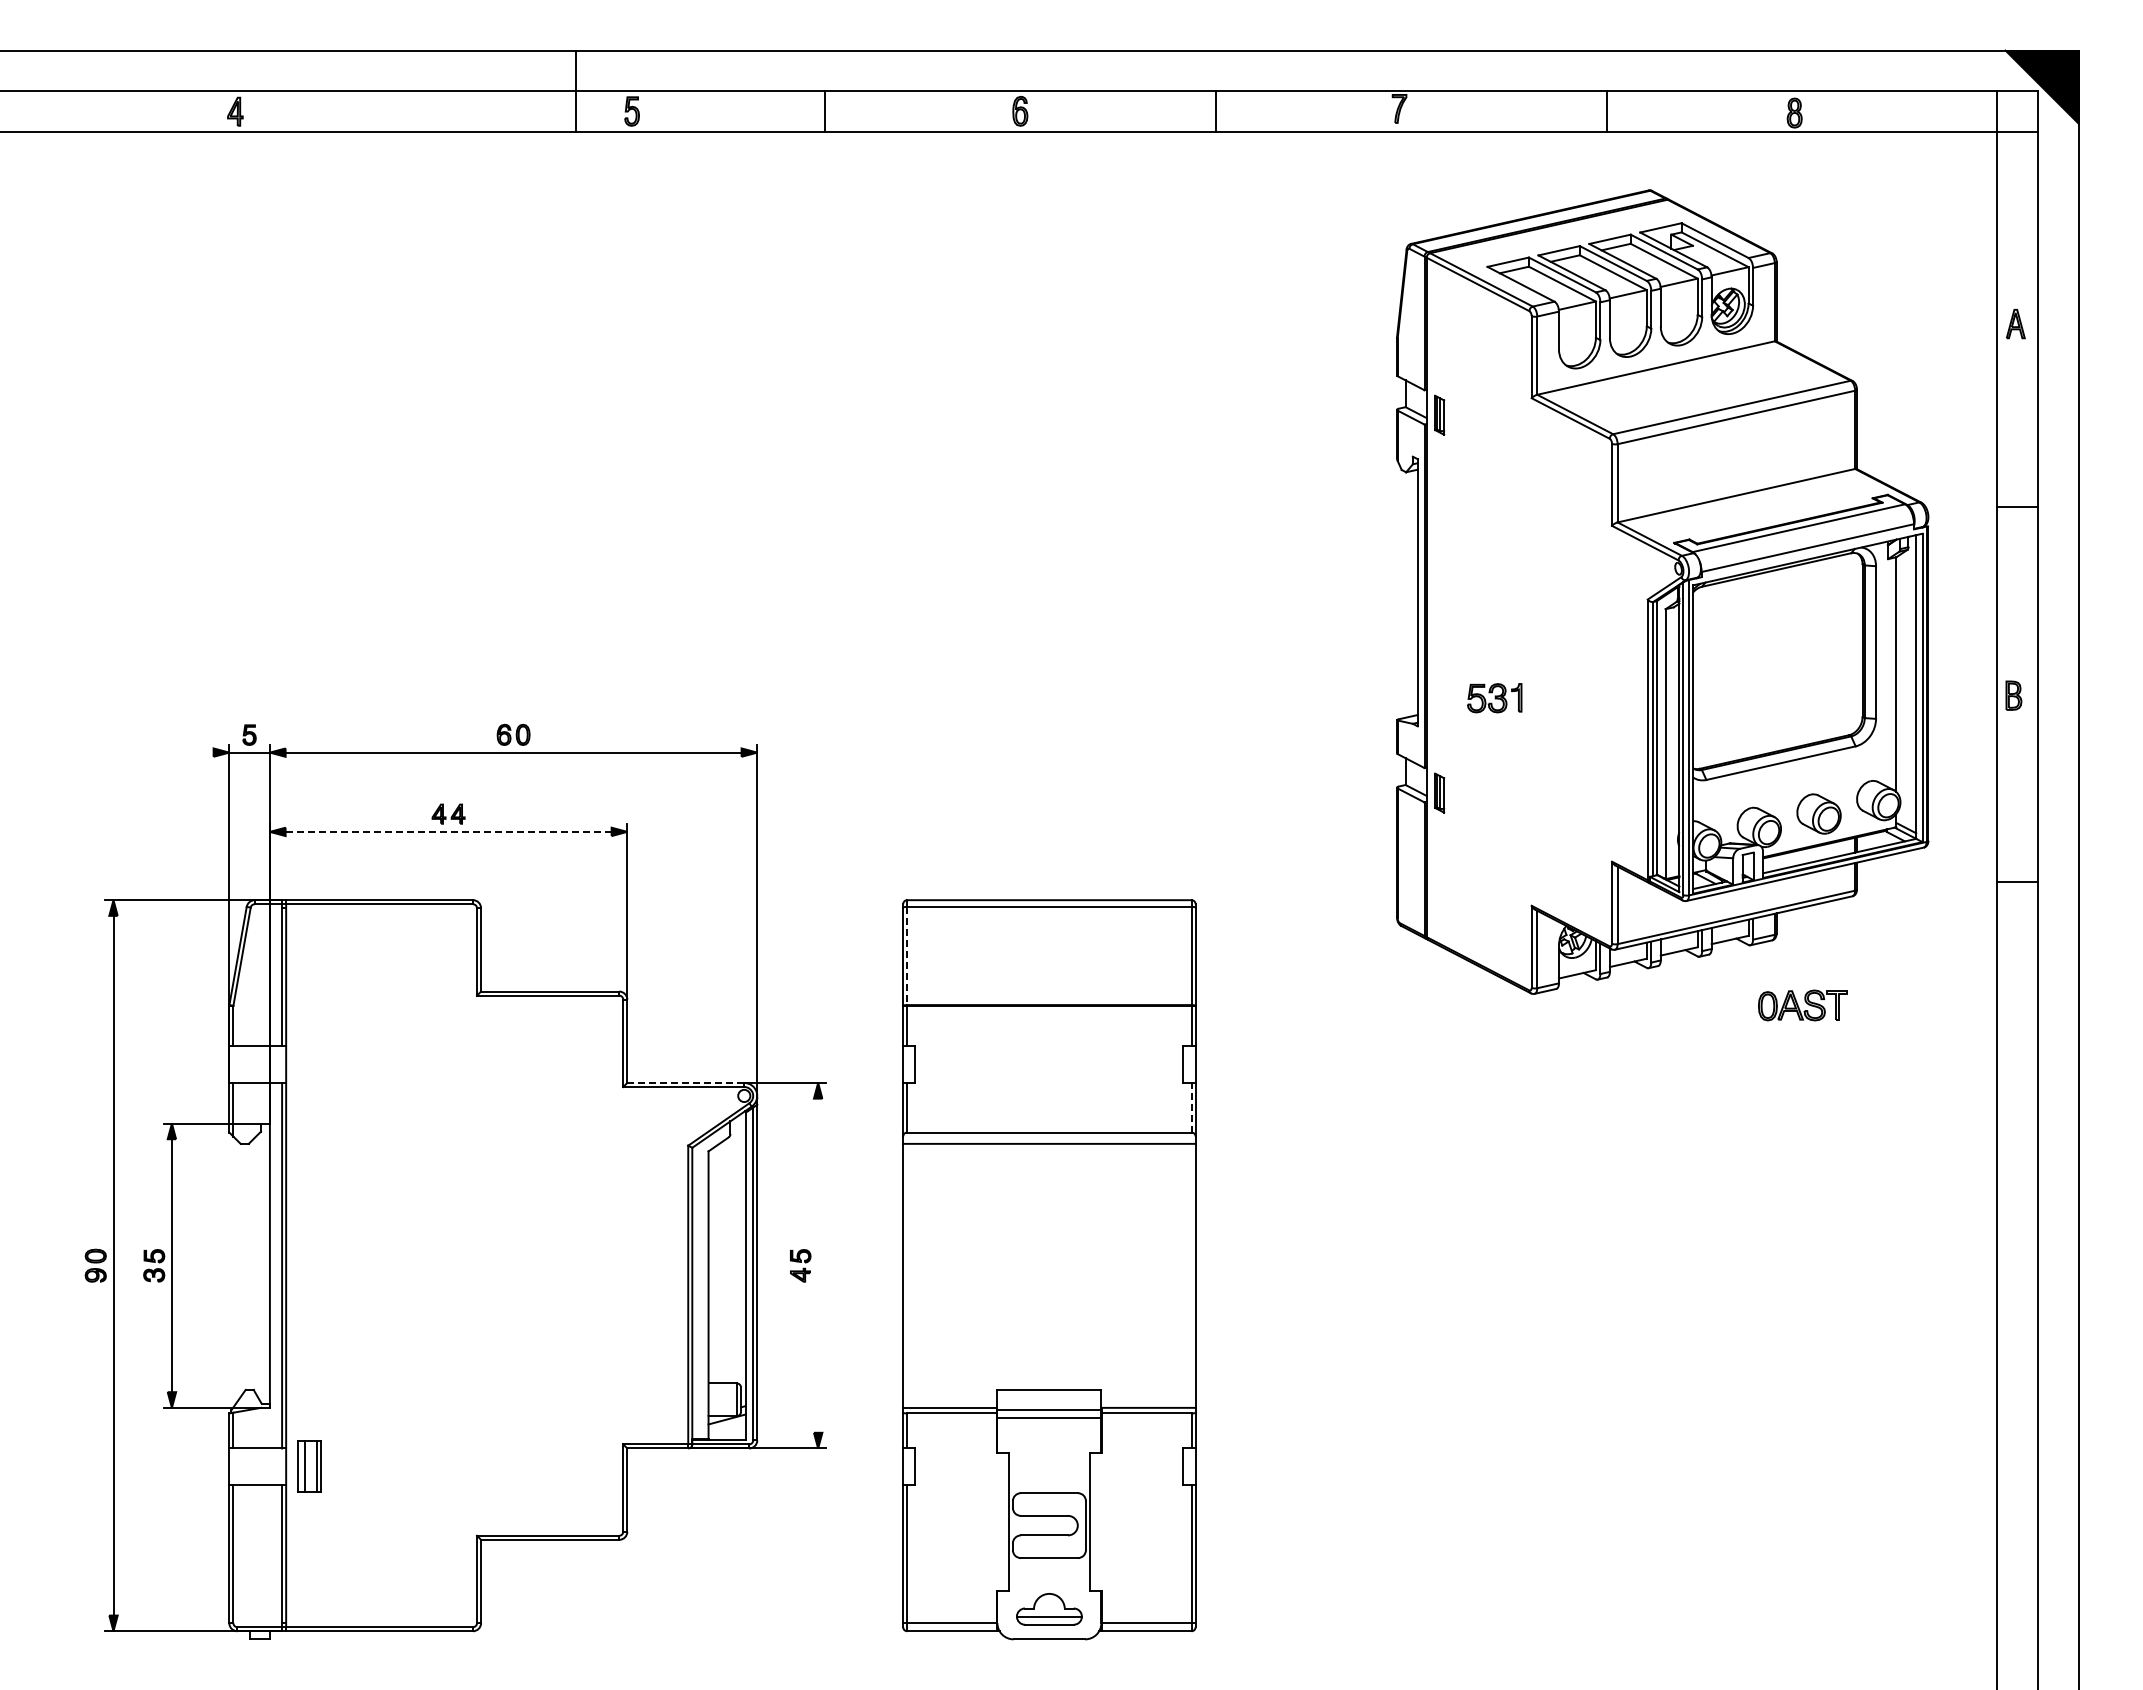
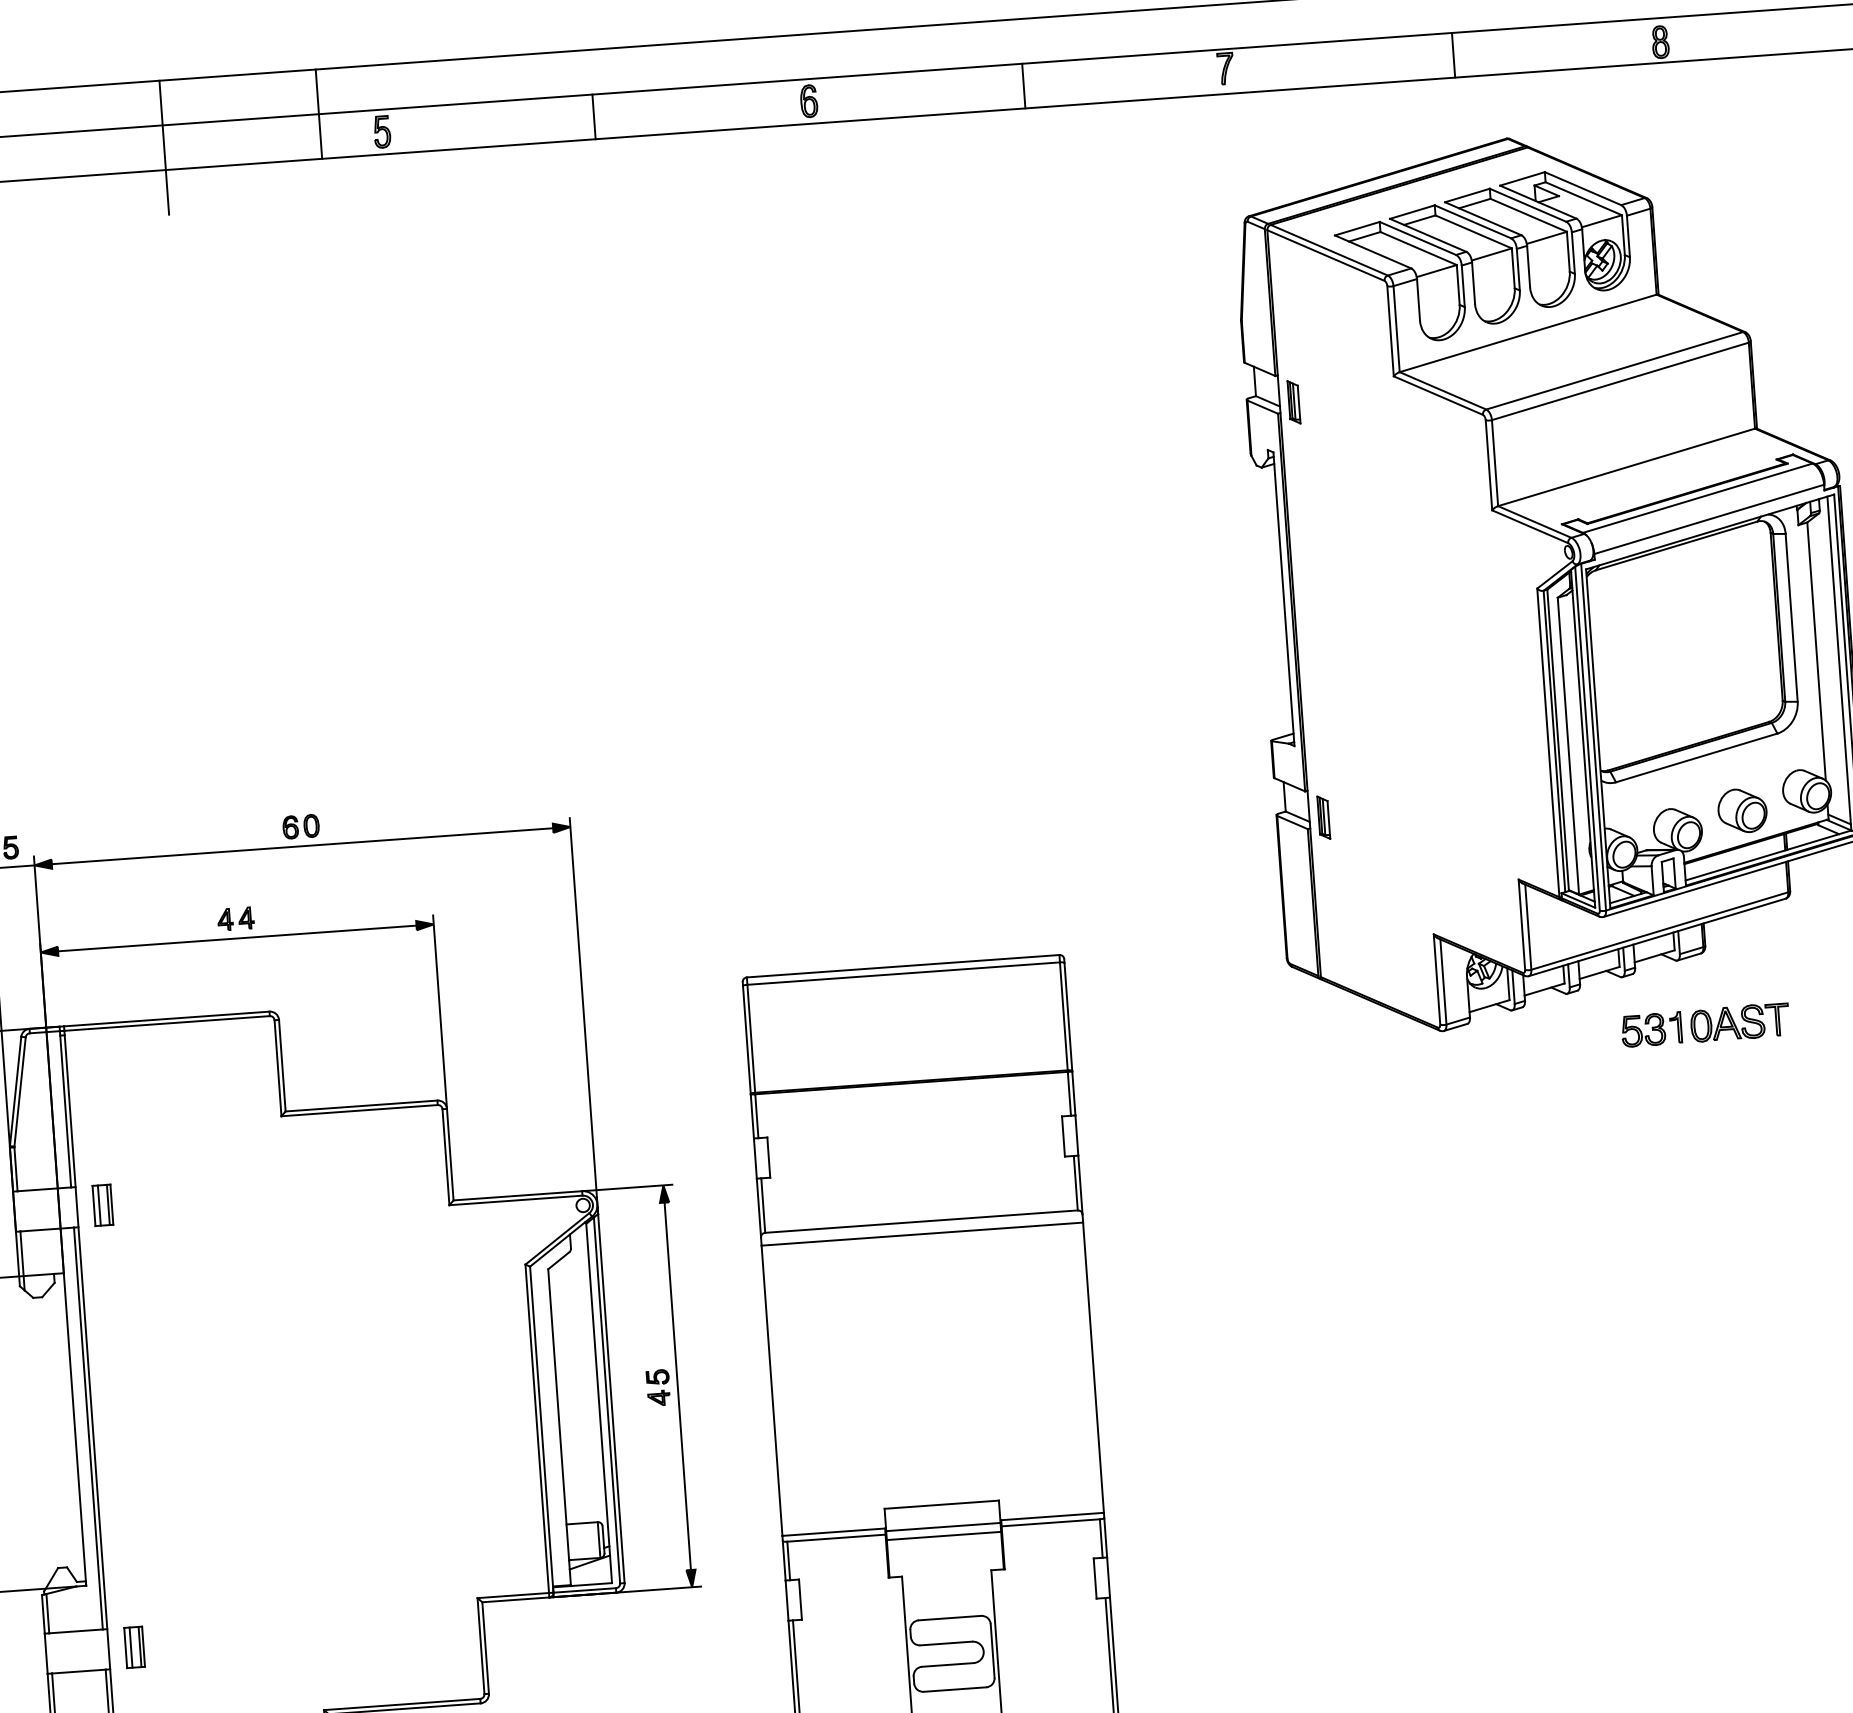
line: (433, 111) -> (163, 147), added
part: (1494, 698) -> (1651, 1030), moved
line: (449, 831) -> (238, 937), dashed -> solid
line: (907, 956) -> (751, 1039), dashed -> solid
part: (309, 1064) -> (102, 1205), added
line: (685, 1082) -> (517, 1195), dashed -> solid
line: (1191, 1107) -> (1075, 1182), dashed -> solid
line: (818, 1265) -> (678, 1386), added
part: (309, 1466) -> (134, 1647), size x0.71

